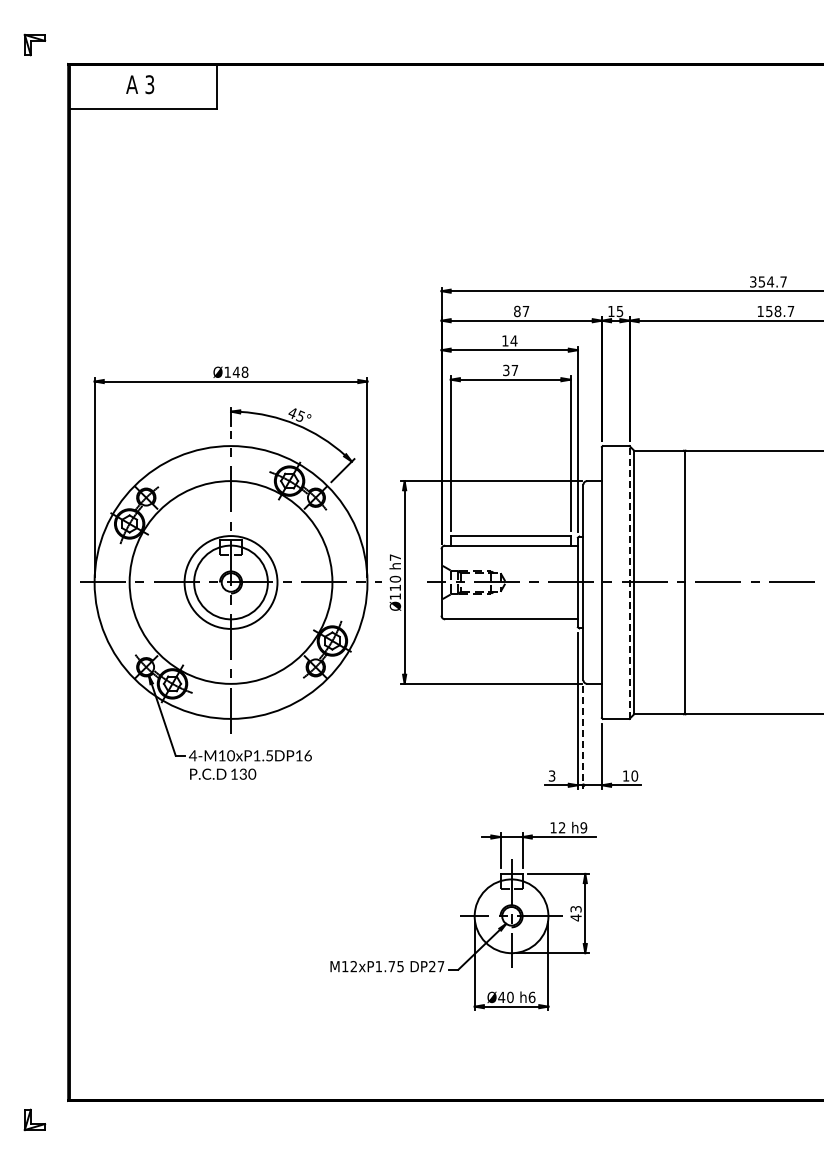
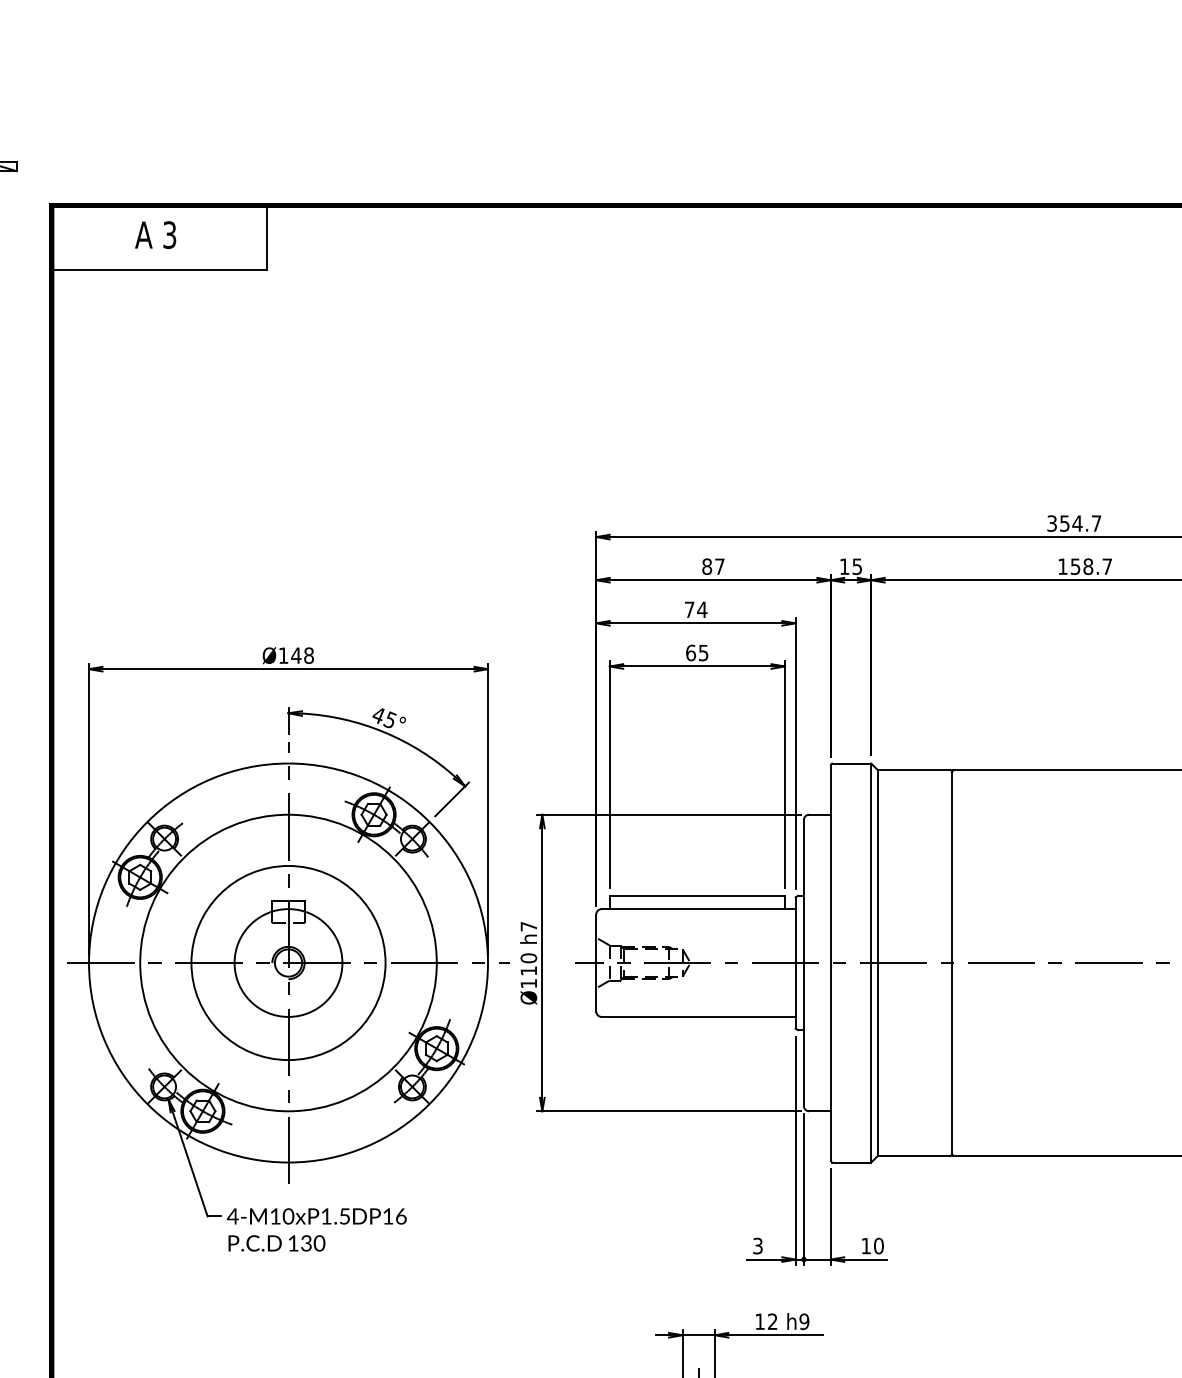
text: (505, 340) -> (689, 609), 14 -> 74
text: (510, 370) -> (697, 653), 37 -> 65
circle: (230, 582) -> (287, 963), size x1.43
line: (629, 582) -> (871, 963), dashed -> solid
line: (583, 737) -> (803, 1189), dashed -> solid

